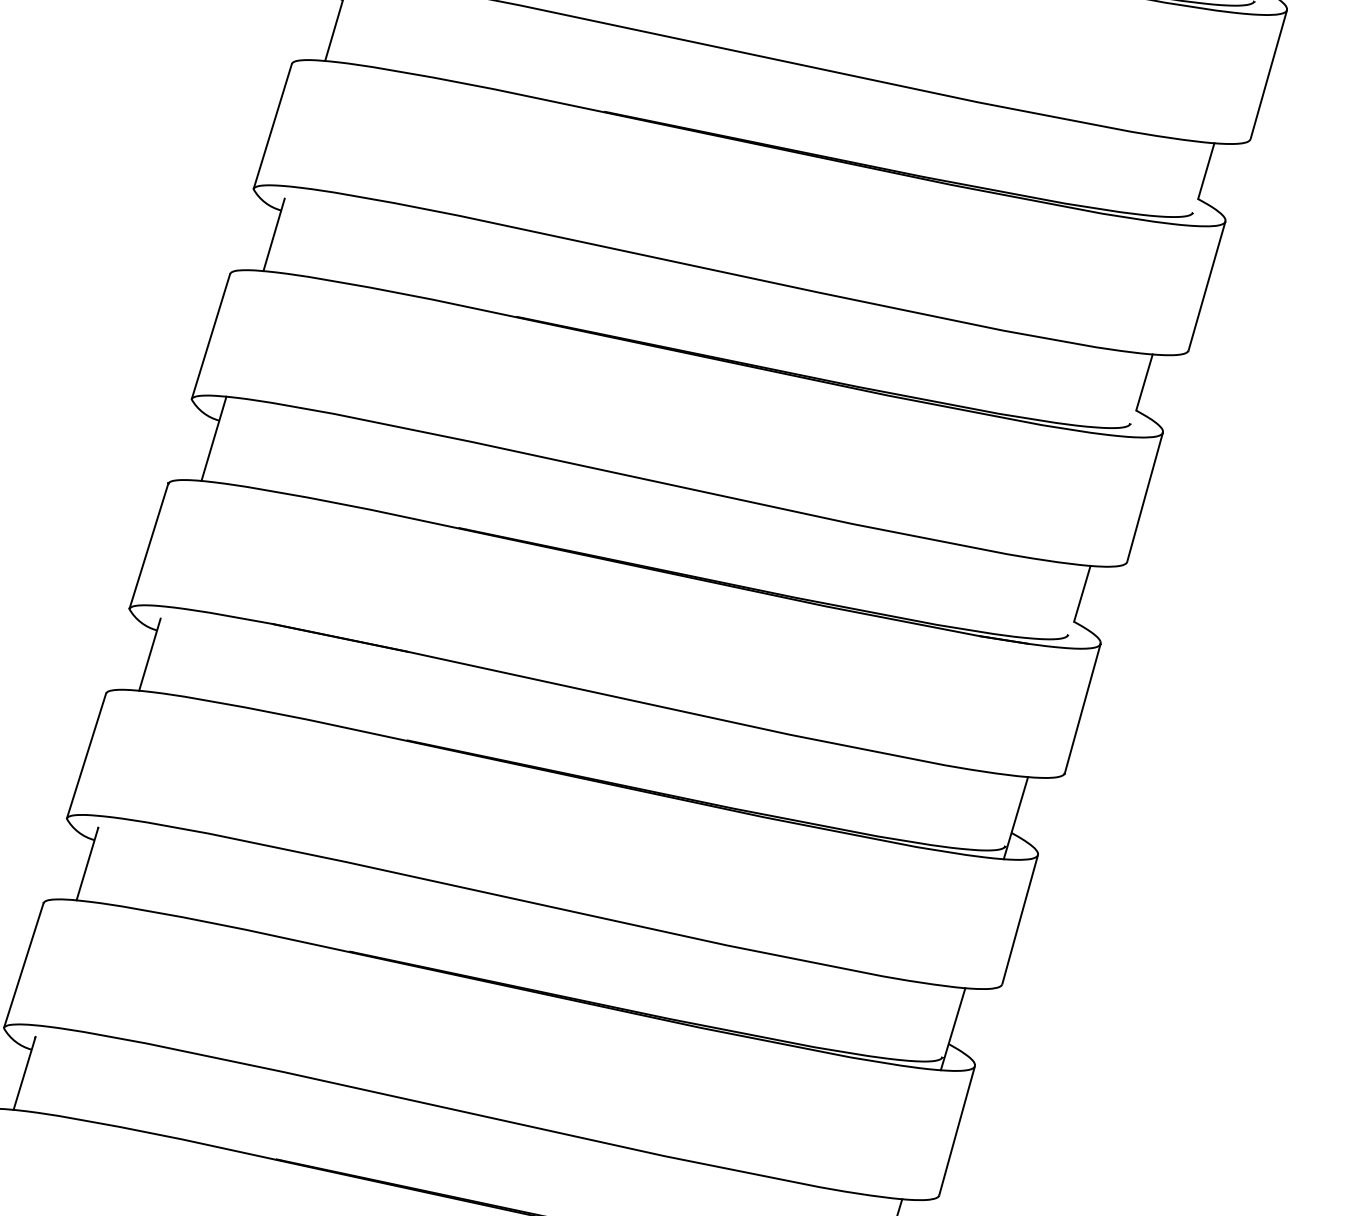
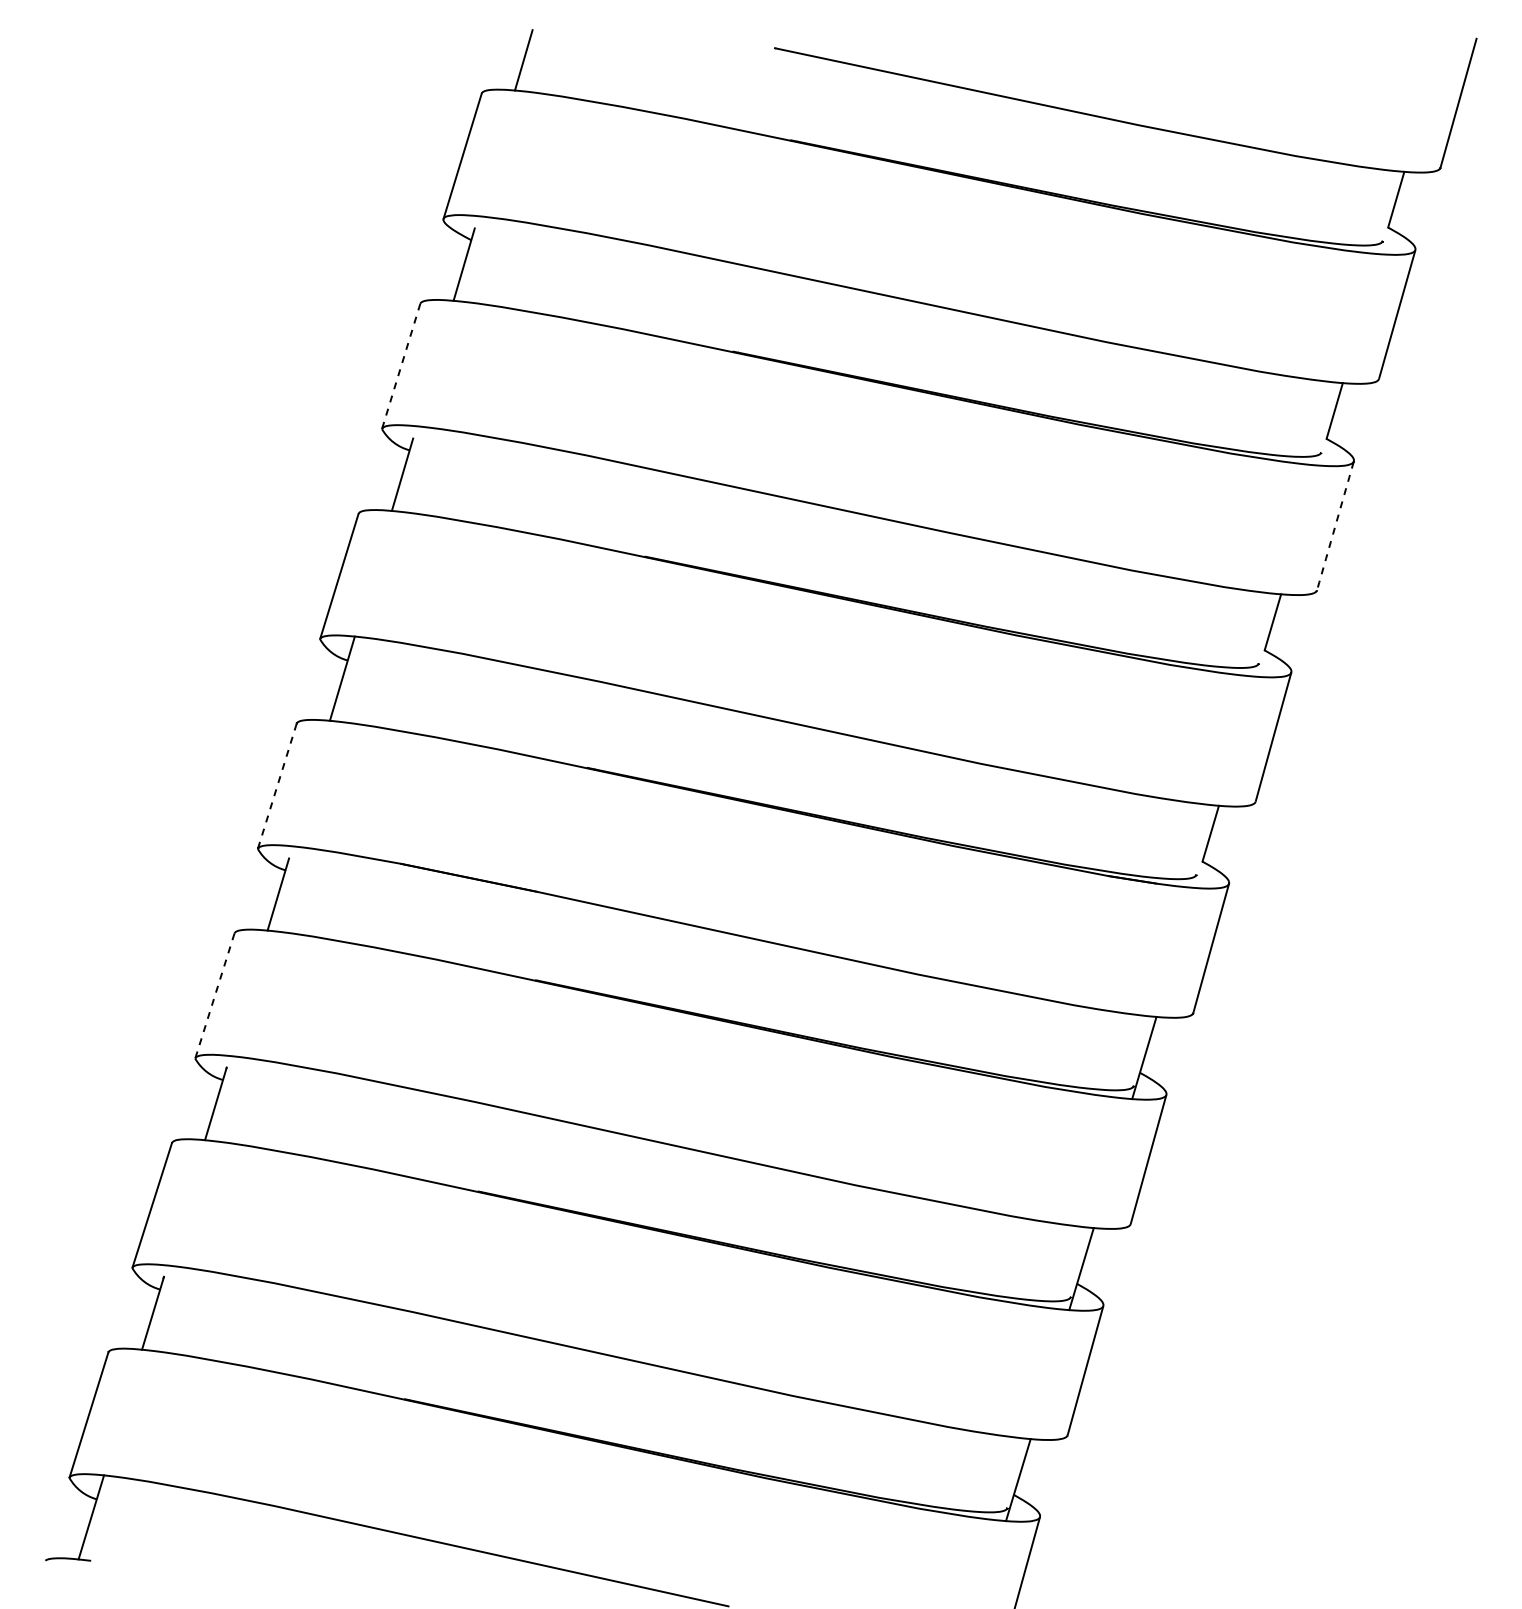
line: (273, 125) -> (401, 365), solid -> dashed
arc: (1207, 286) -> (1335, 526), solid -> dashed
line: (149, 545) -> (277, 785), solid -> dashed
line: (87, 755) -> (215, 995), solid -> dashed

